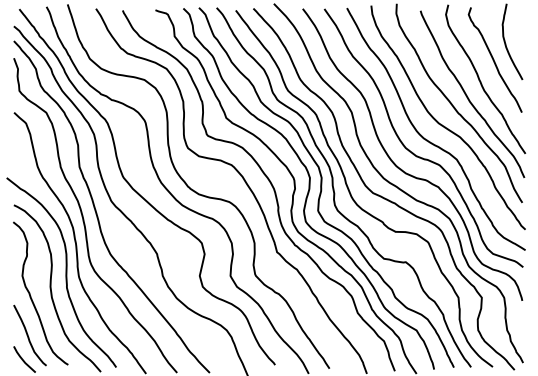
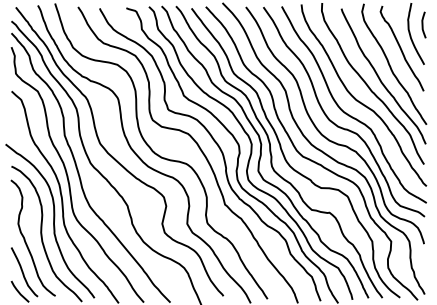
curve: (521, 30) -> (423, 24), added

